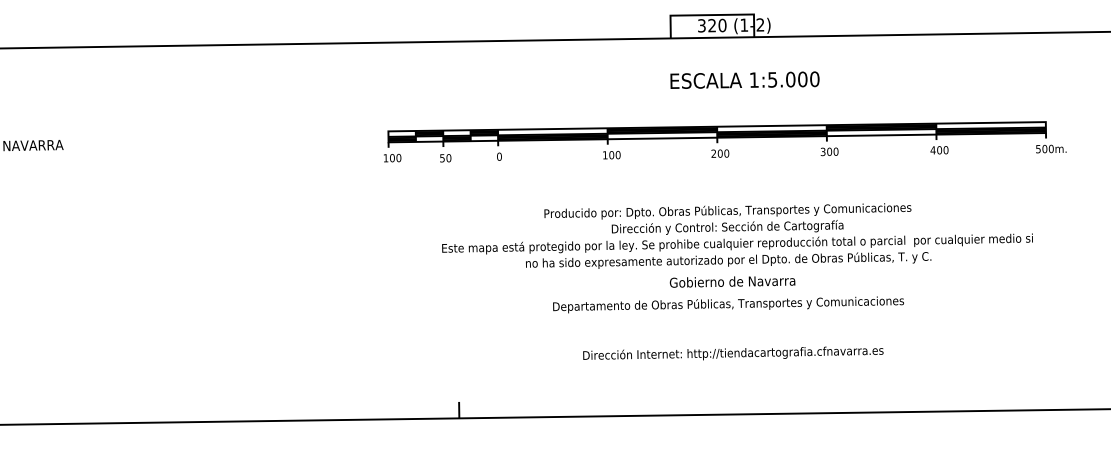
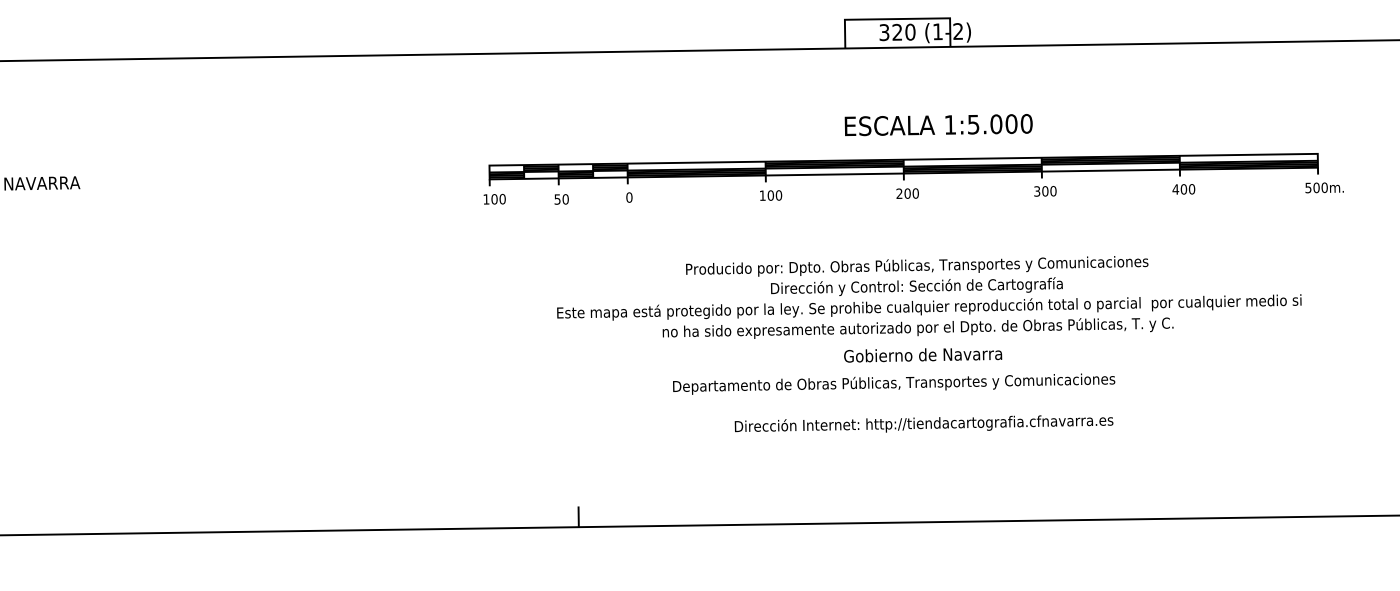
text: (744, 79) -> (938, 124), moved
text: (728, 304) -> (894, 383), moved
text: (733, 353) -> (924, 424), moved

